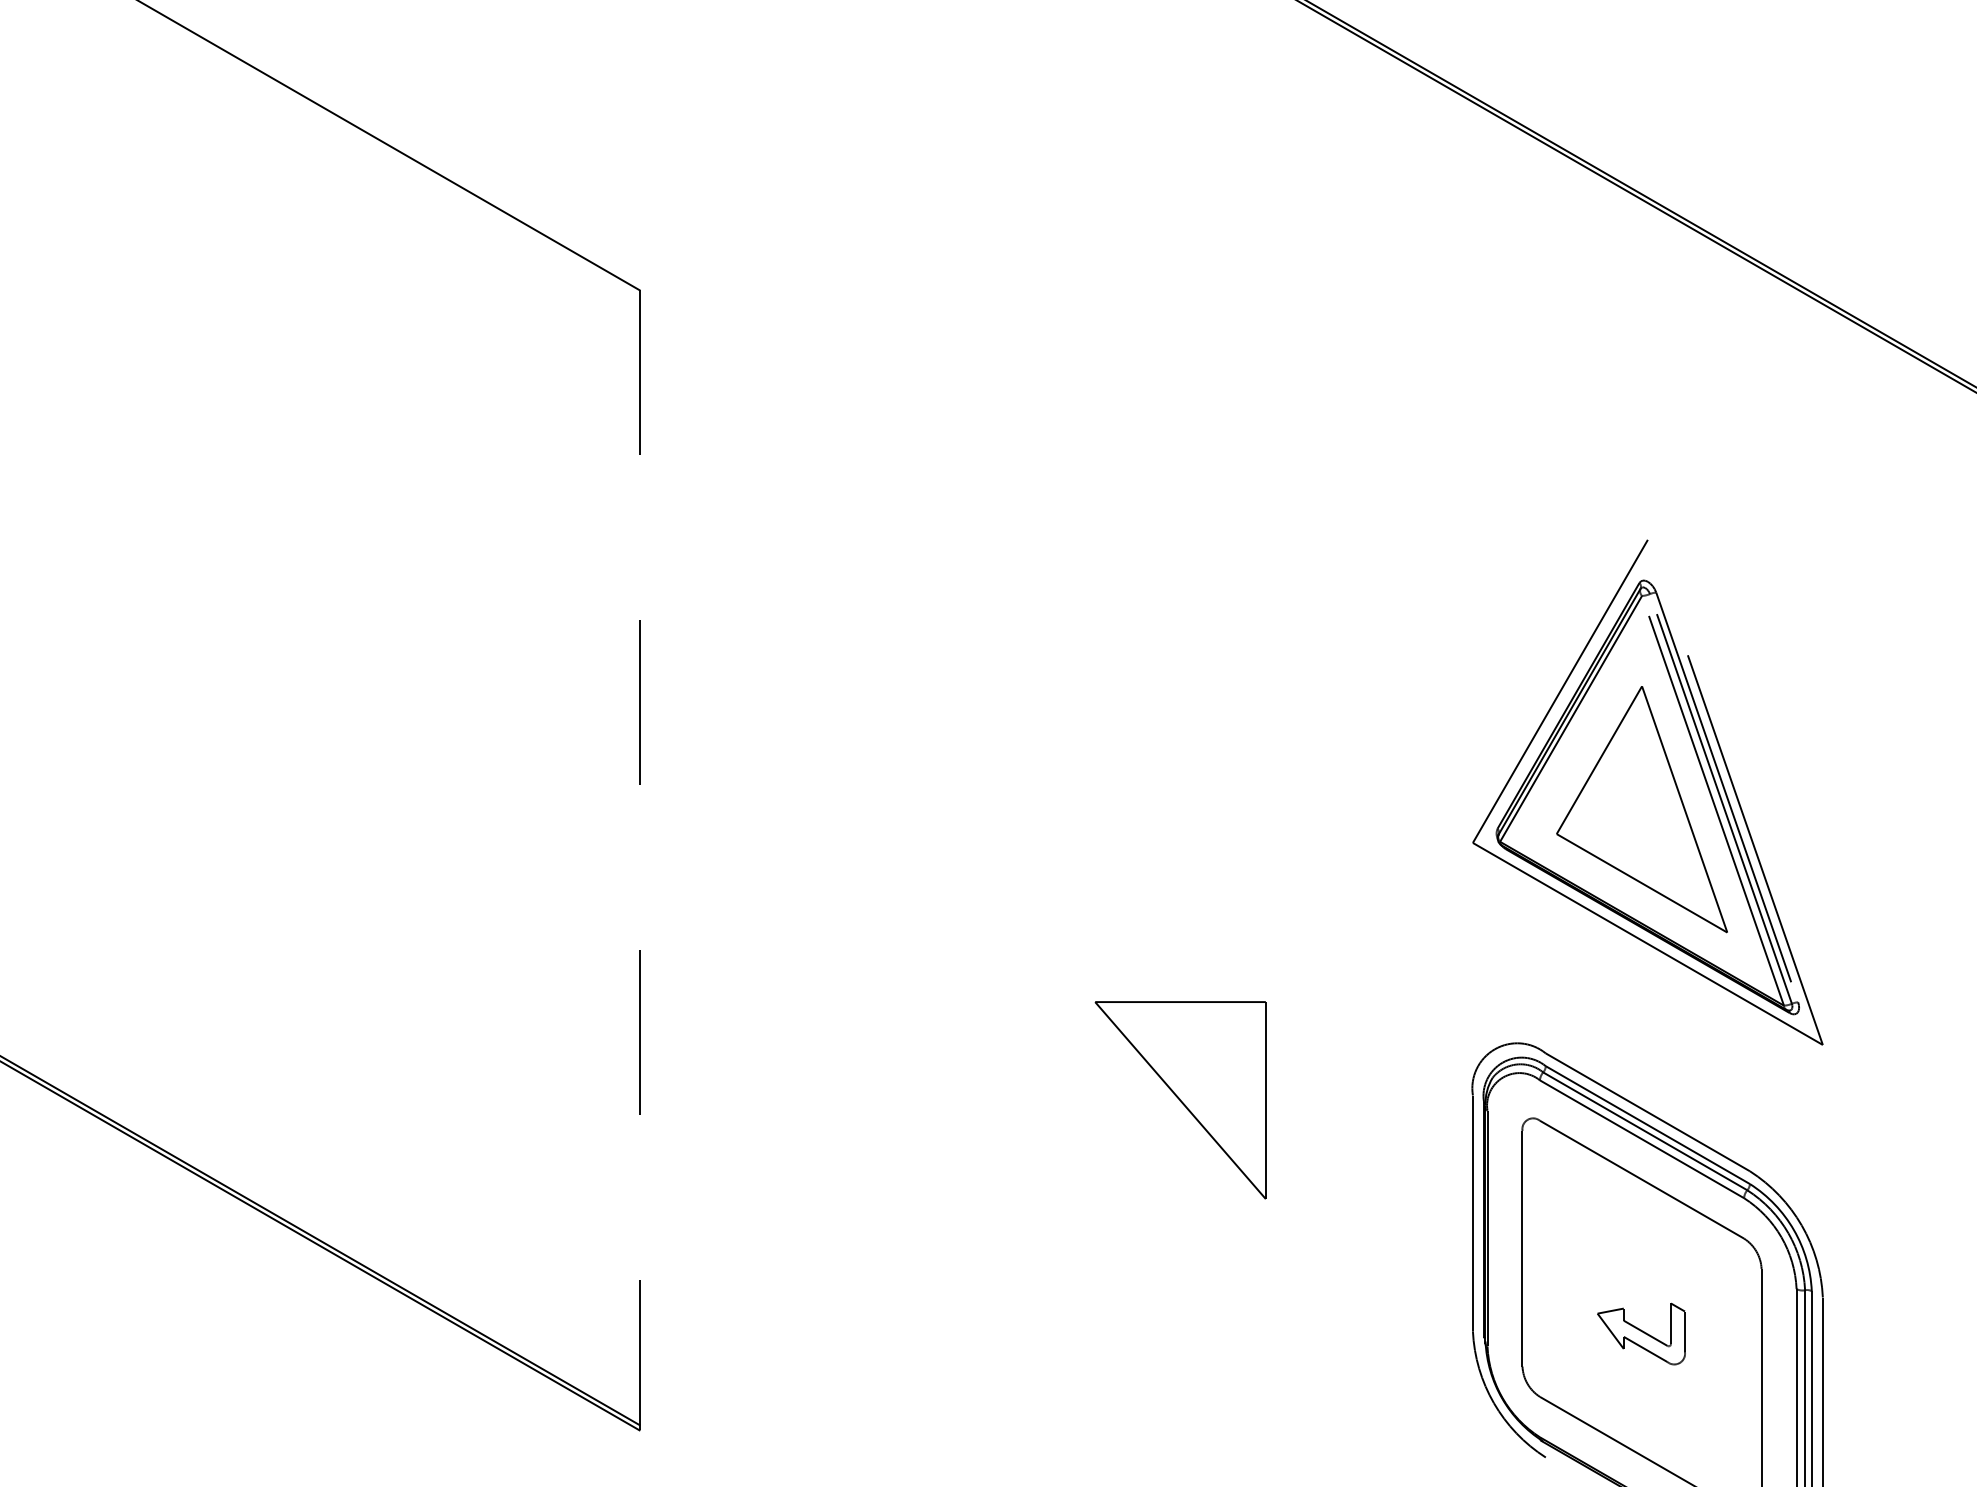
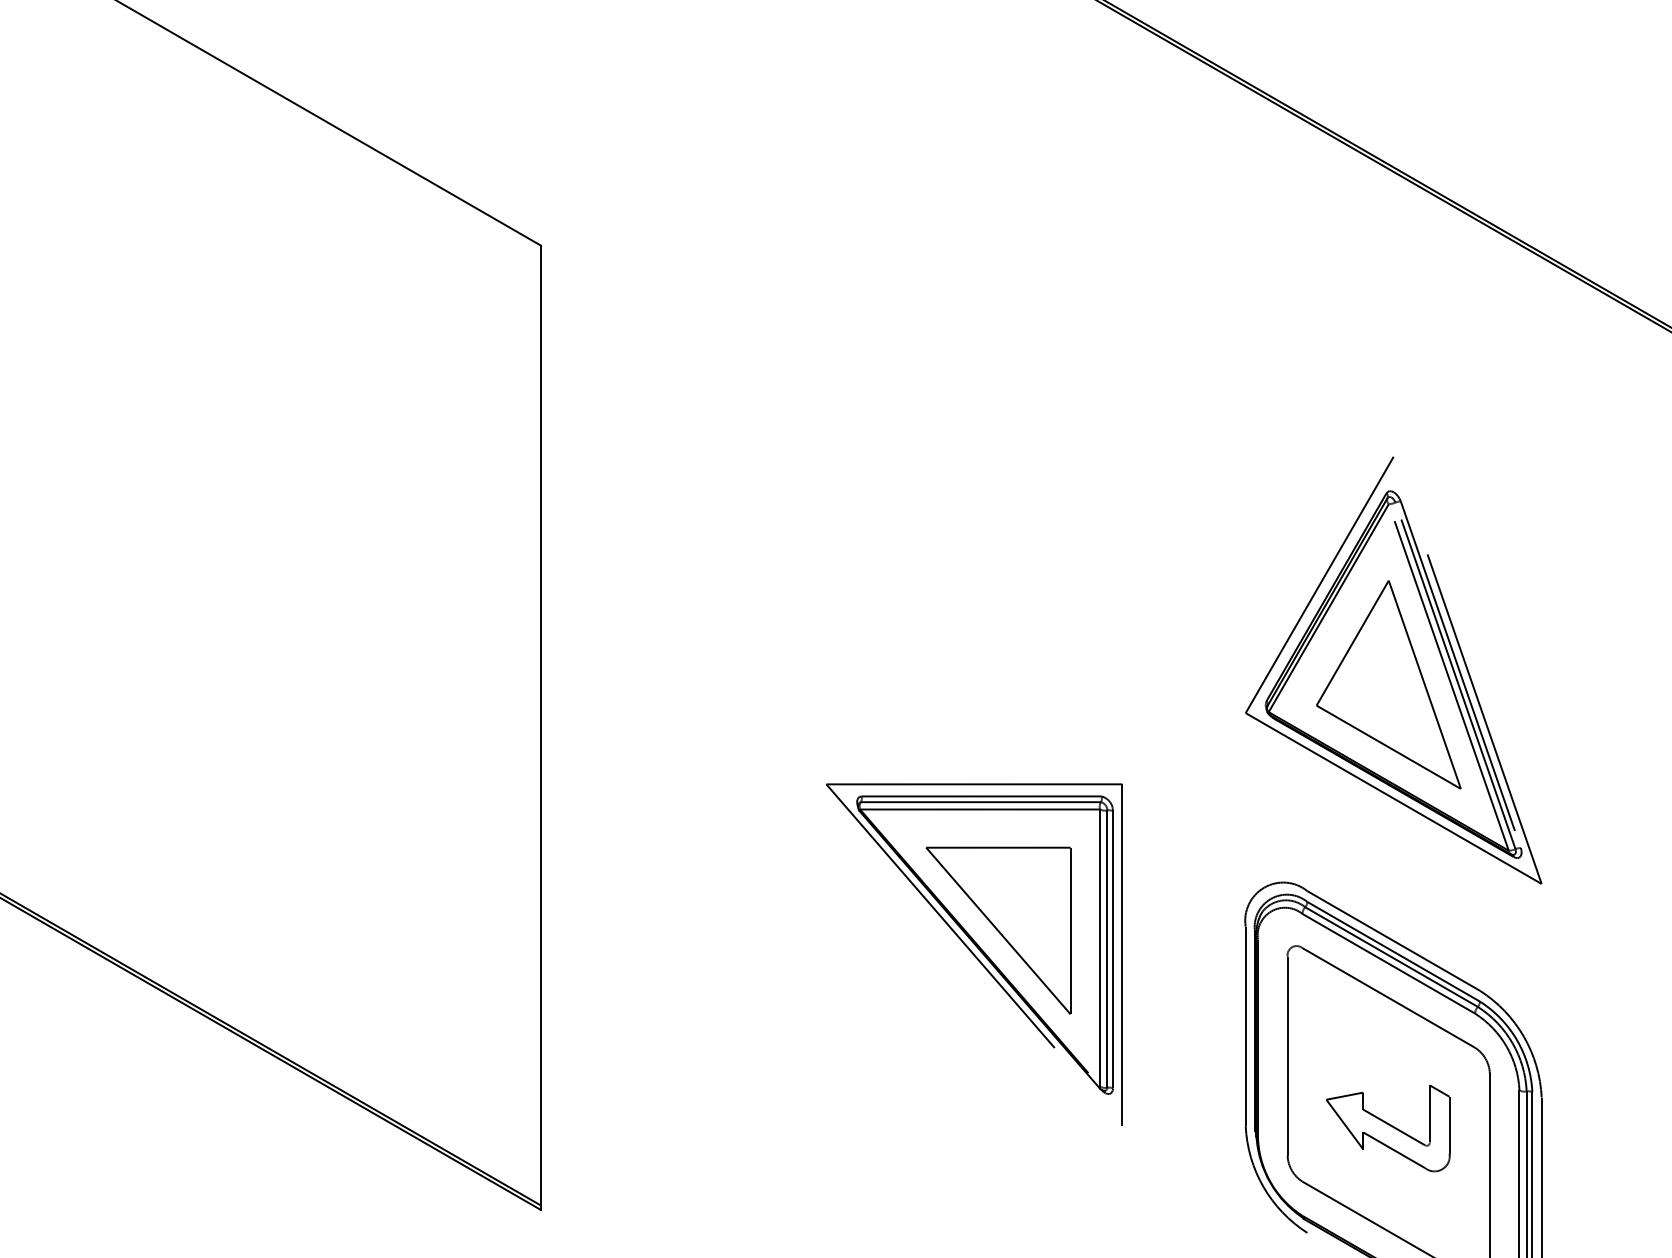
line: (639, 860) -> (540, 727), dashed -> solid
part: (1151, 1128) -> (973, 954), added
part: (1641, 1333) -> (1388, 1128), size x1.67

